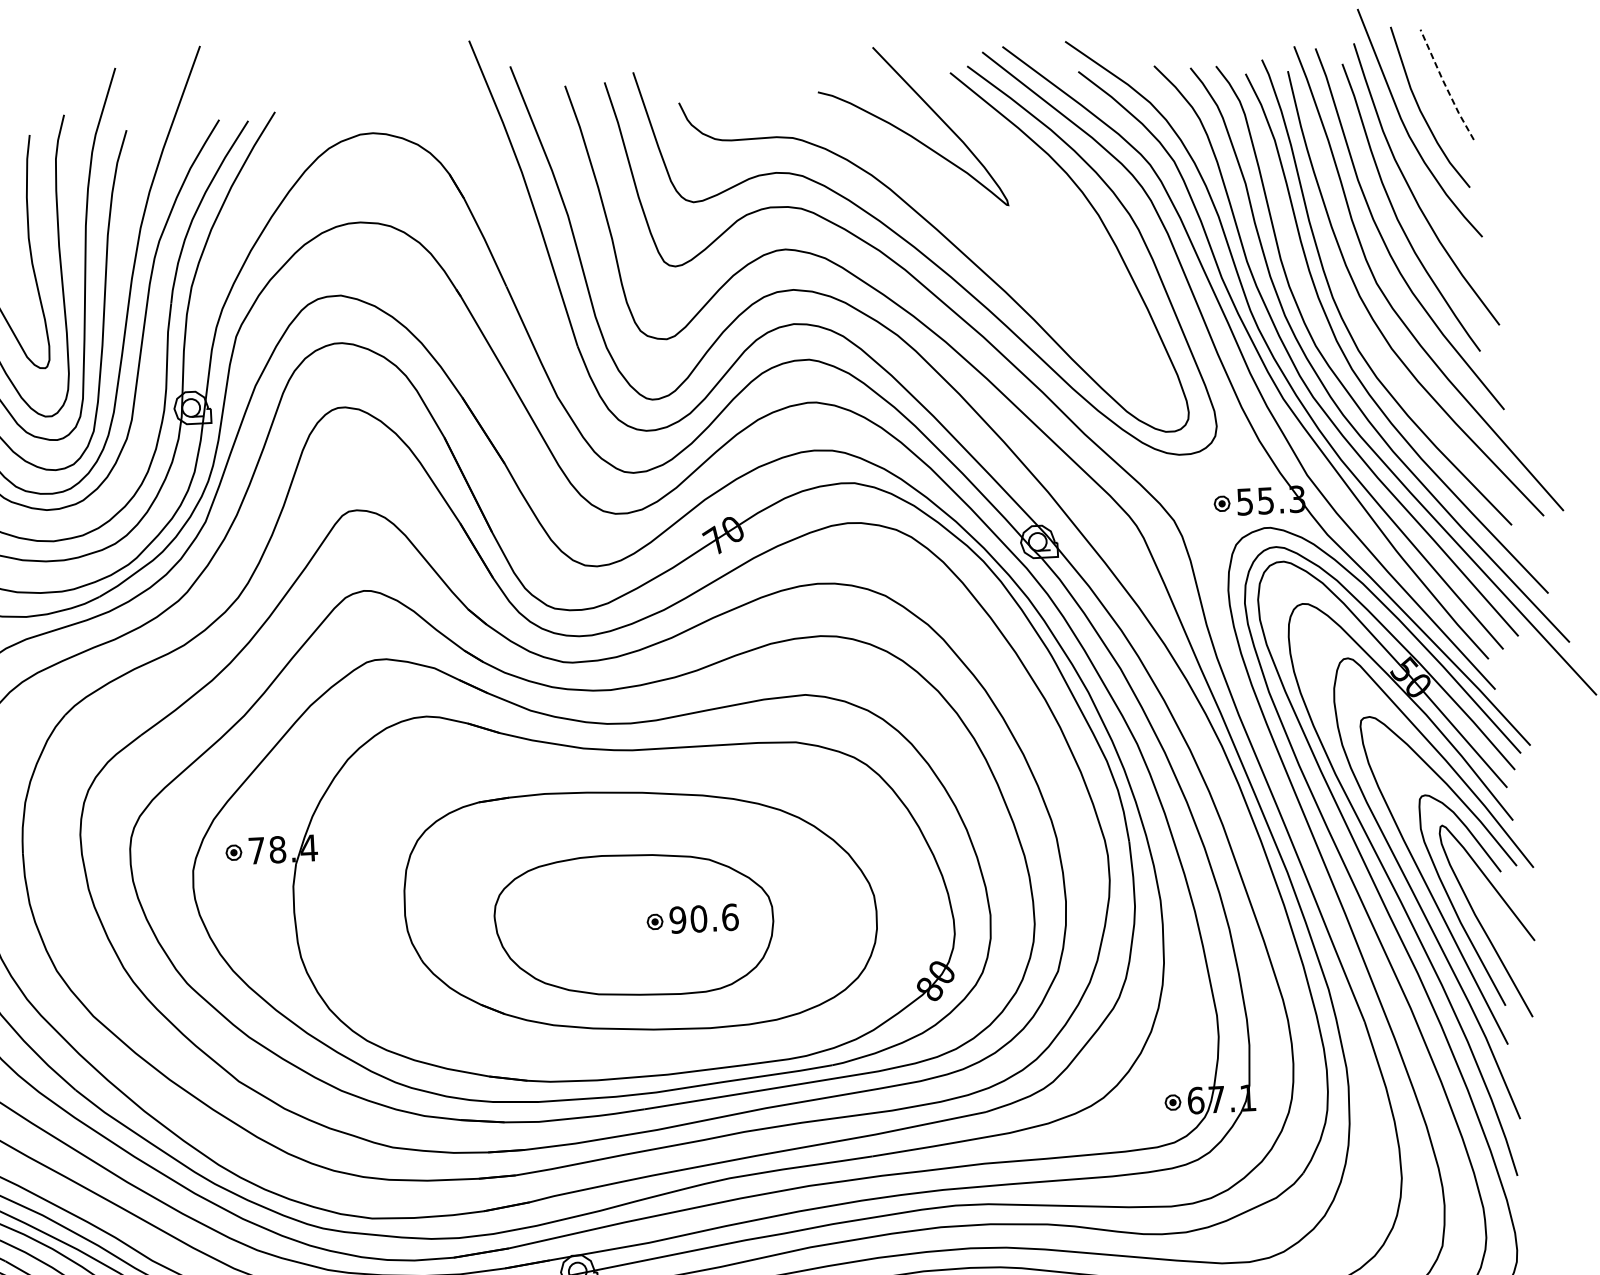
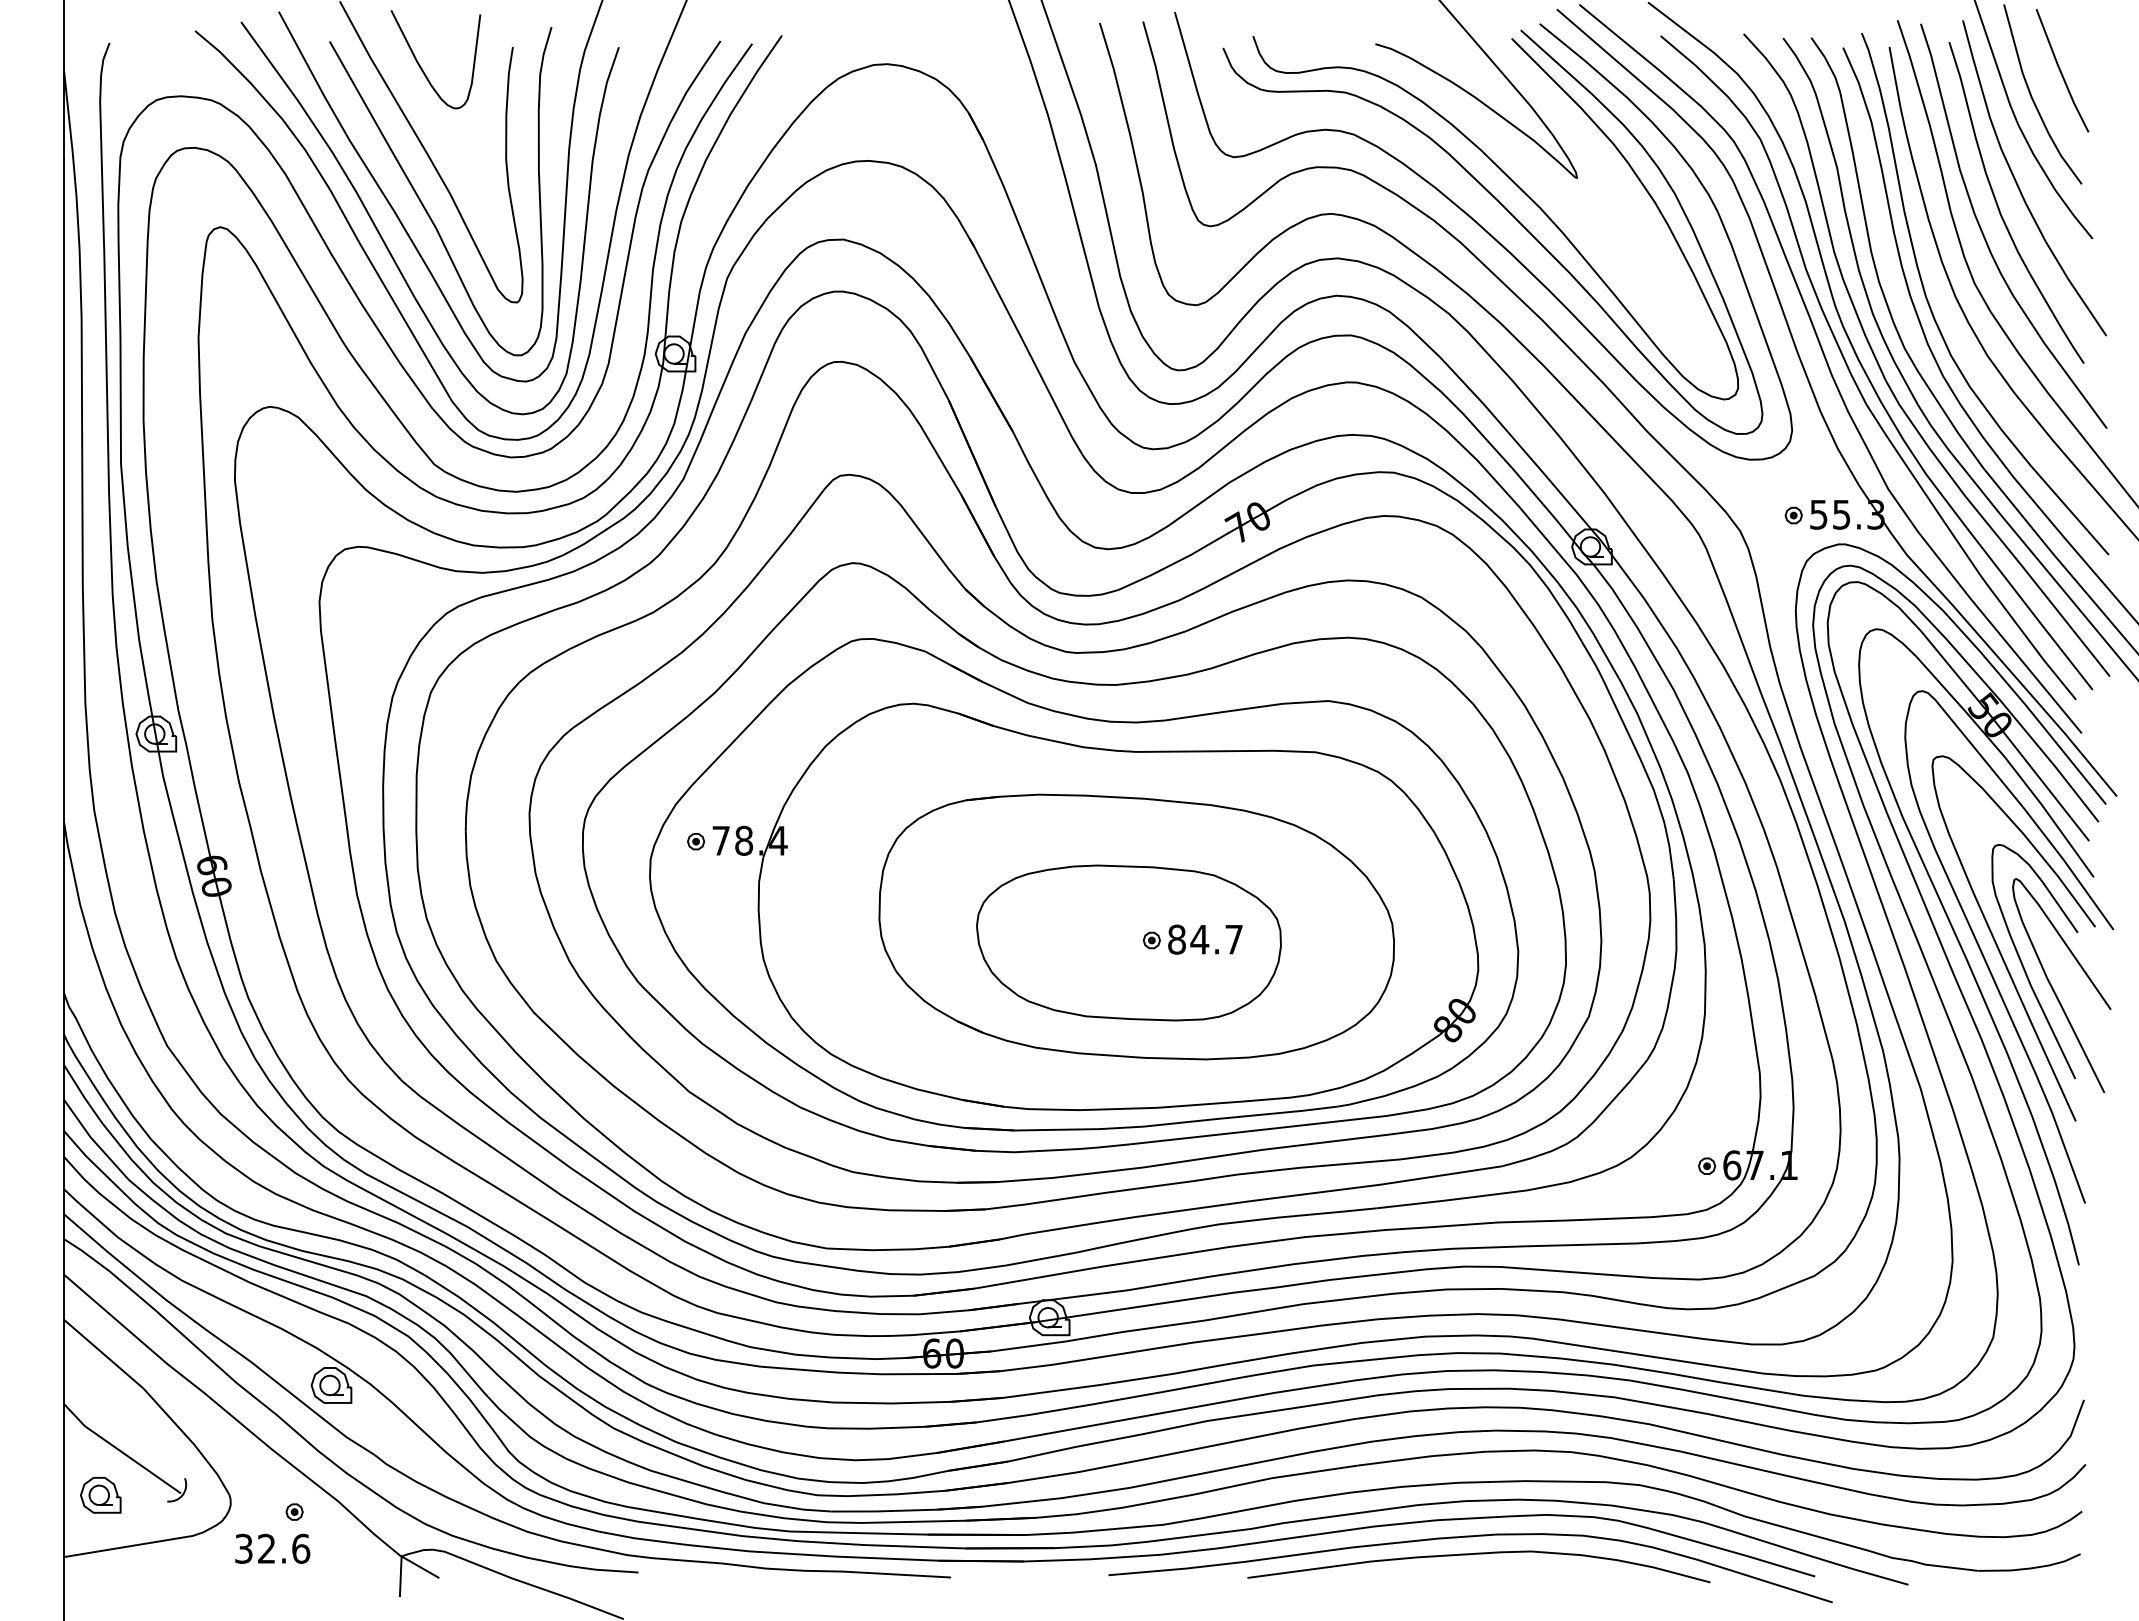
line: (1445, 85) -> (2060, 71), dashed -> solid
curve: (958, 220) -> (1521, 191), added
text: (704, 918) -> (1205, 939), 90.6 -> 84.7

